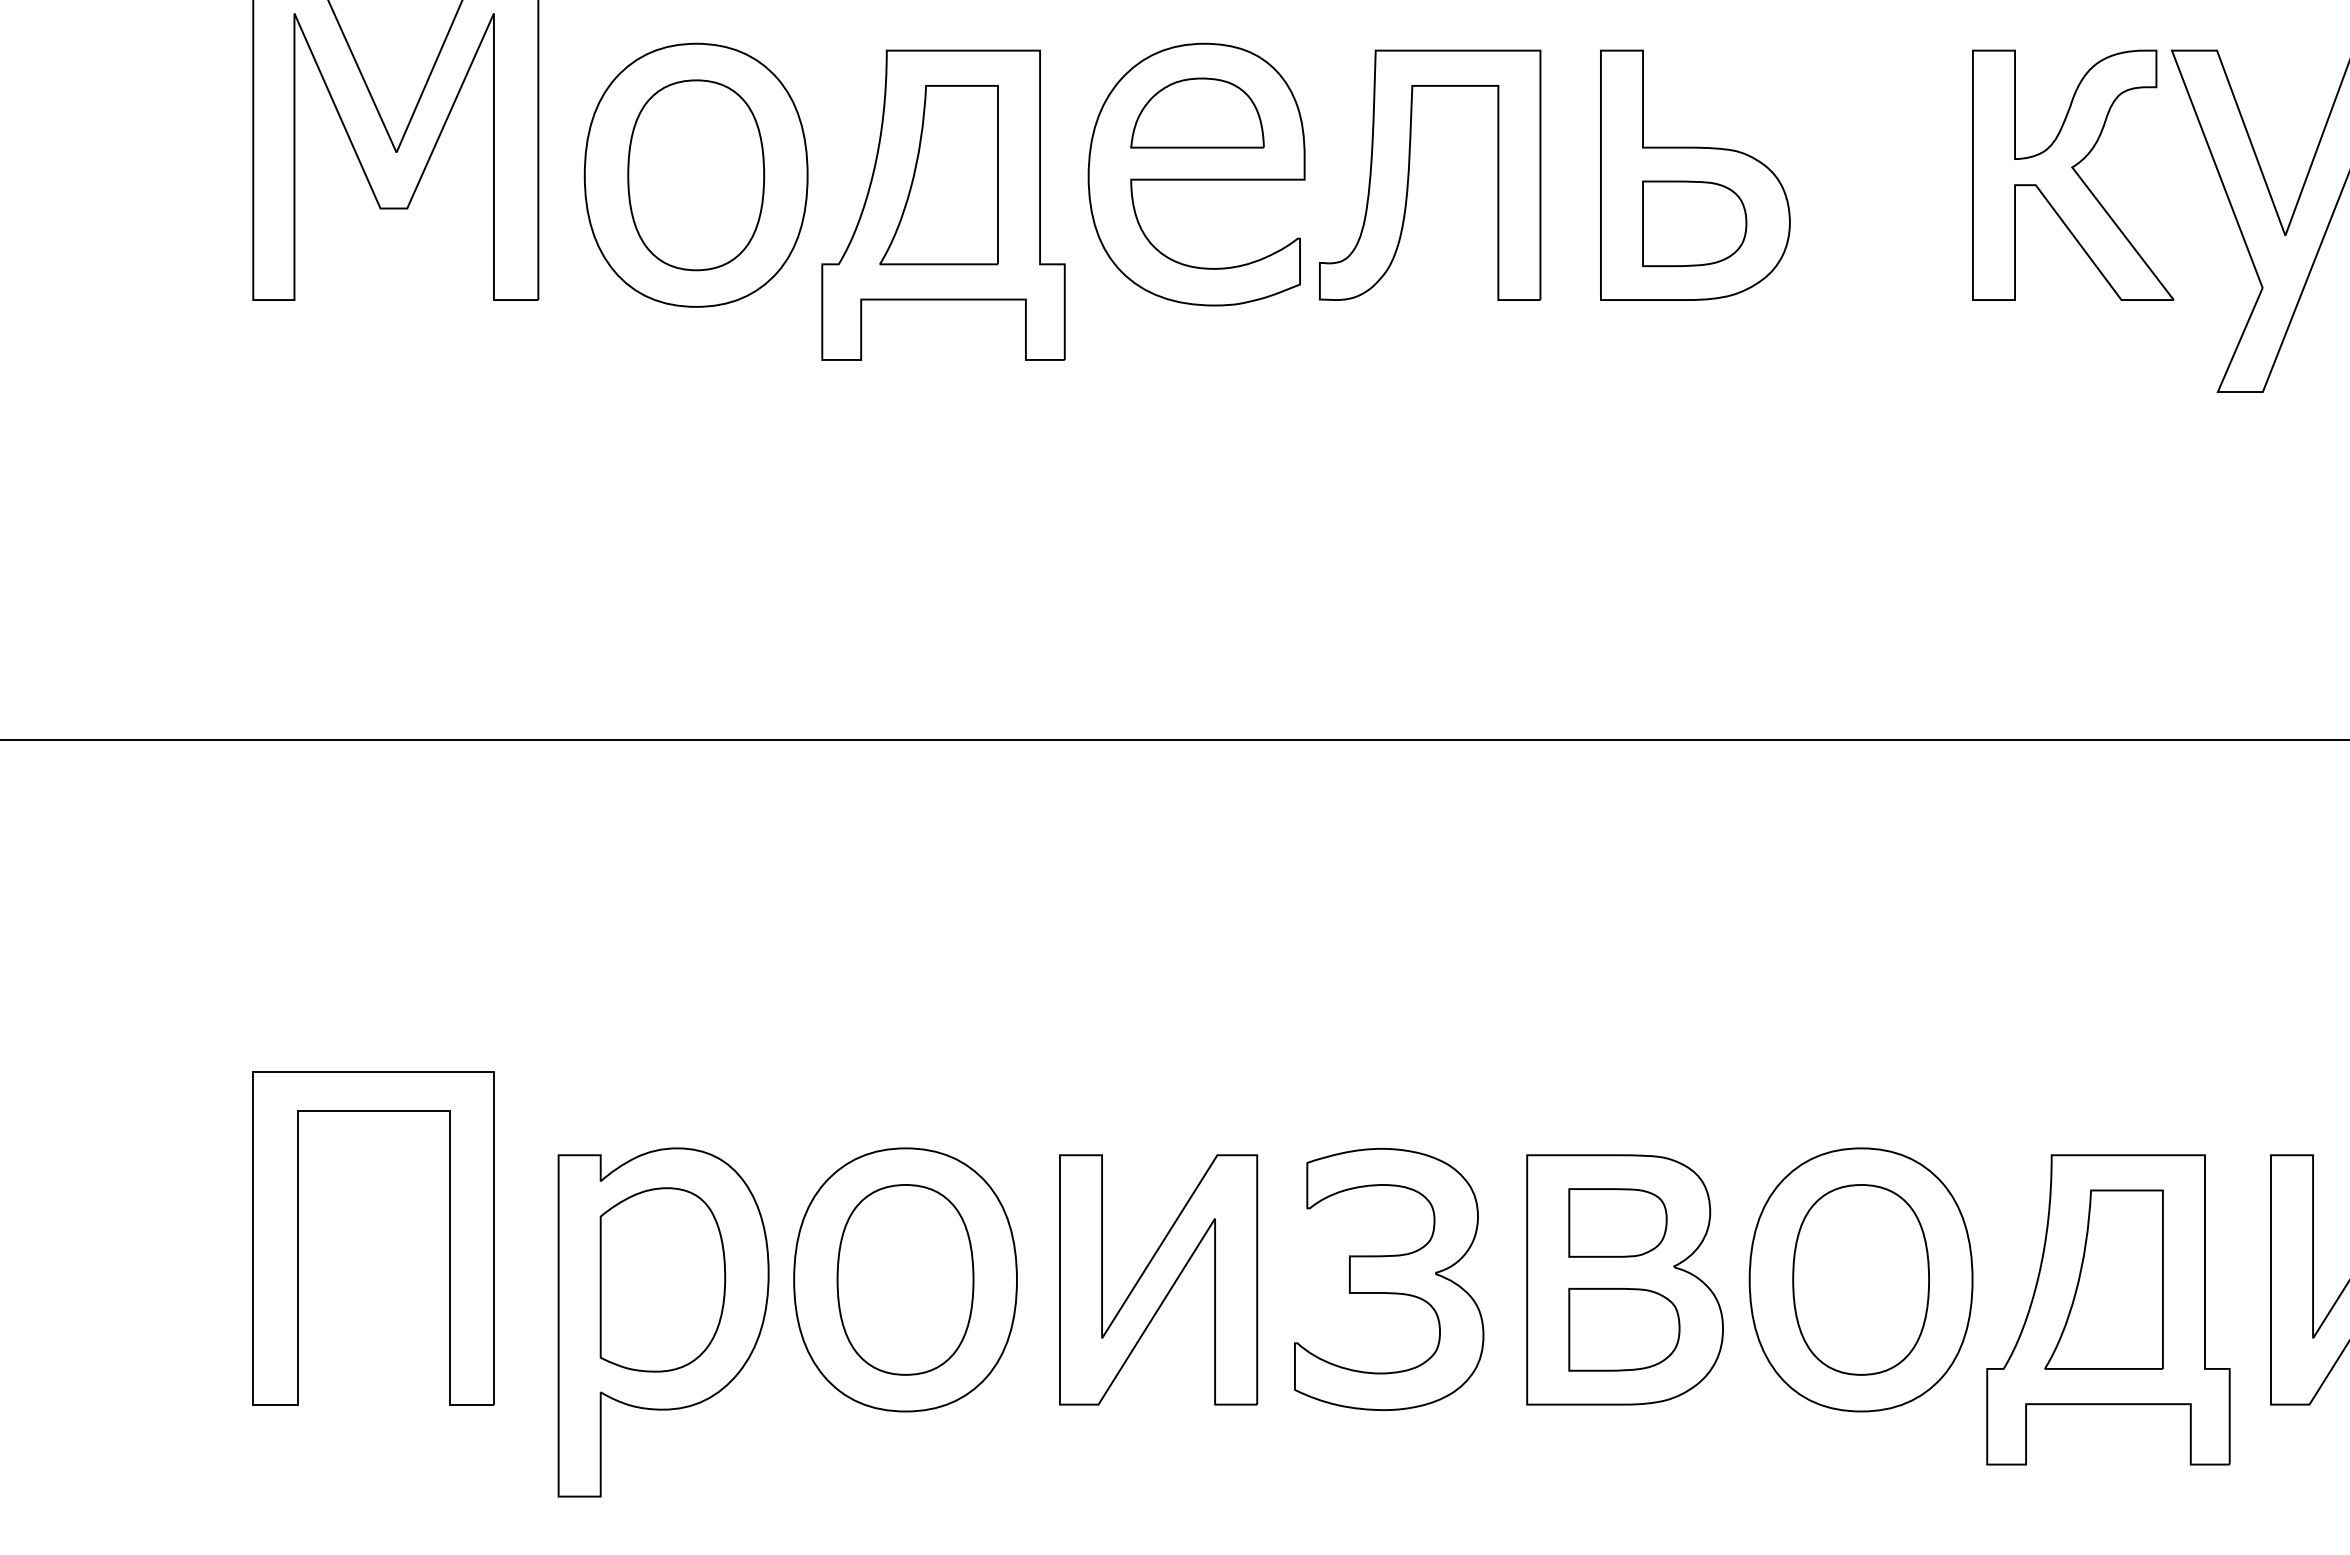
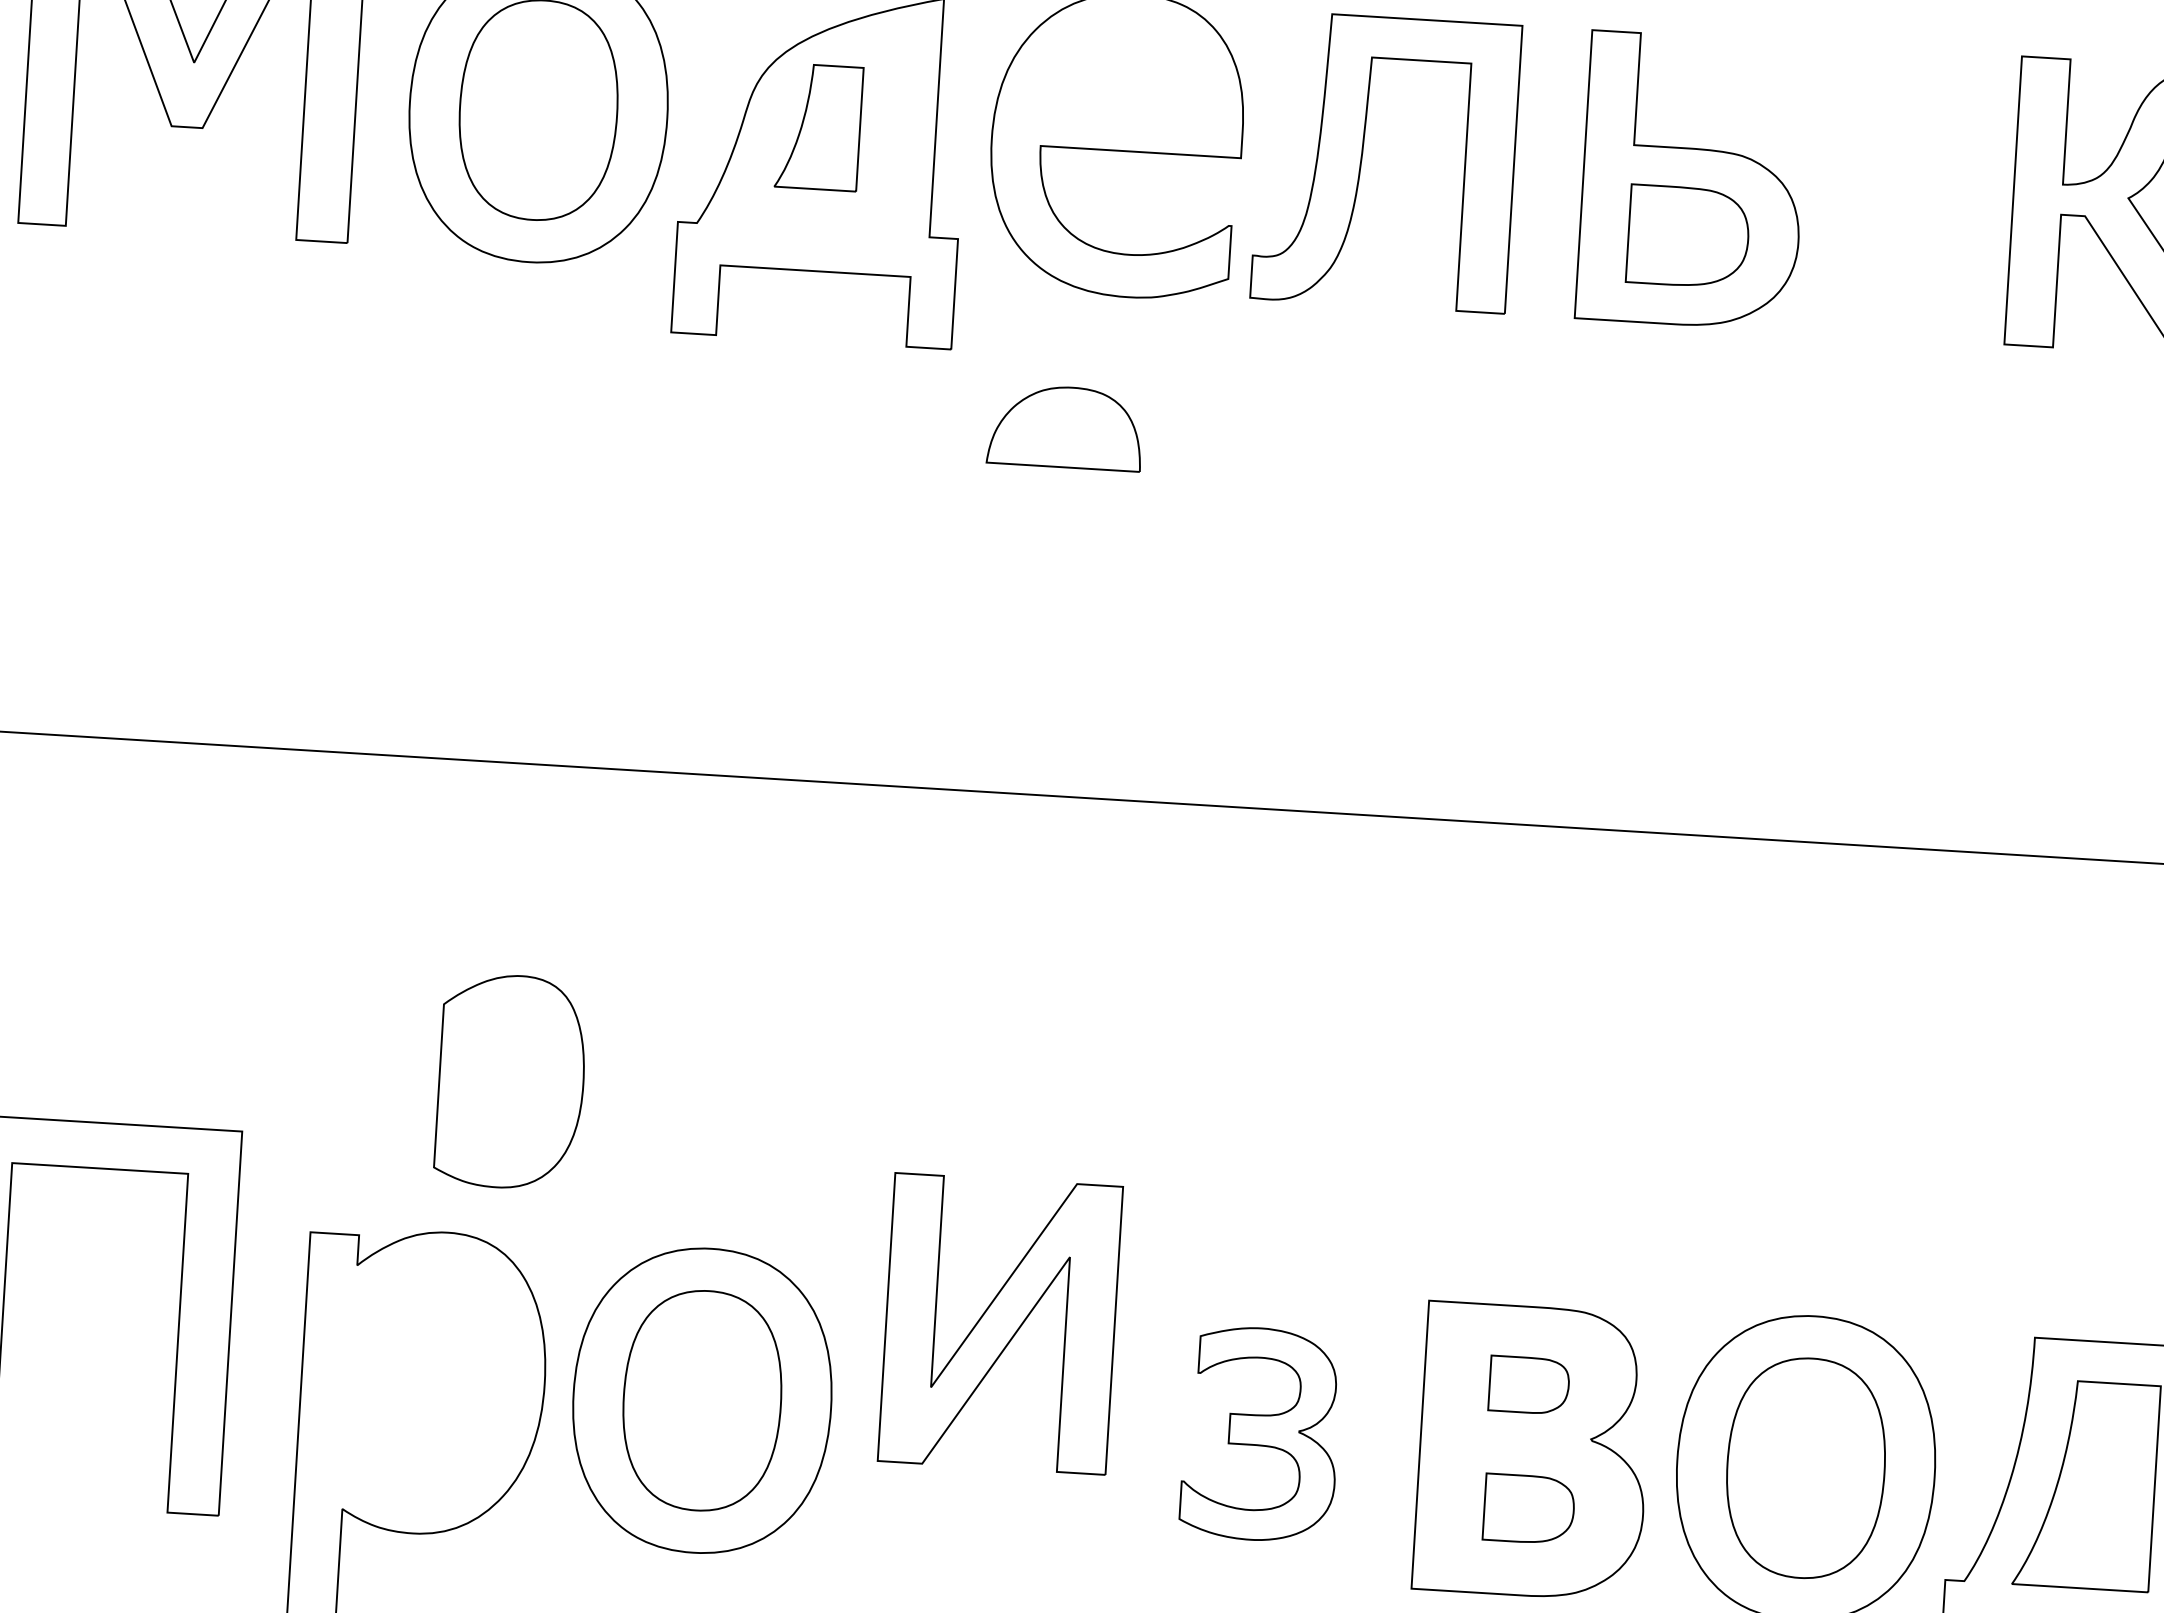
part: (1197, 112) -> (1065, 426), moved
part: (938, 175) -> (818, 127), size x0.6
part: (1617, 1222) -> (1528, 1384), size x0.7
part: (662, 1279) -> (510, 1081), moved
part: (1158, 1279) -> (1000, 1323), moved
part: (1389, 1279) -> (1261, 1434), size x0.7
part: (1624, 1329) -> (1529, 1508), size x0.7

